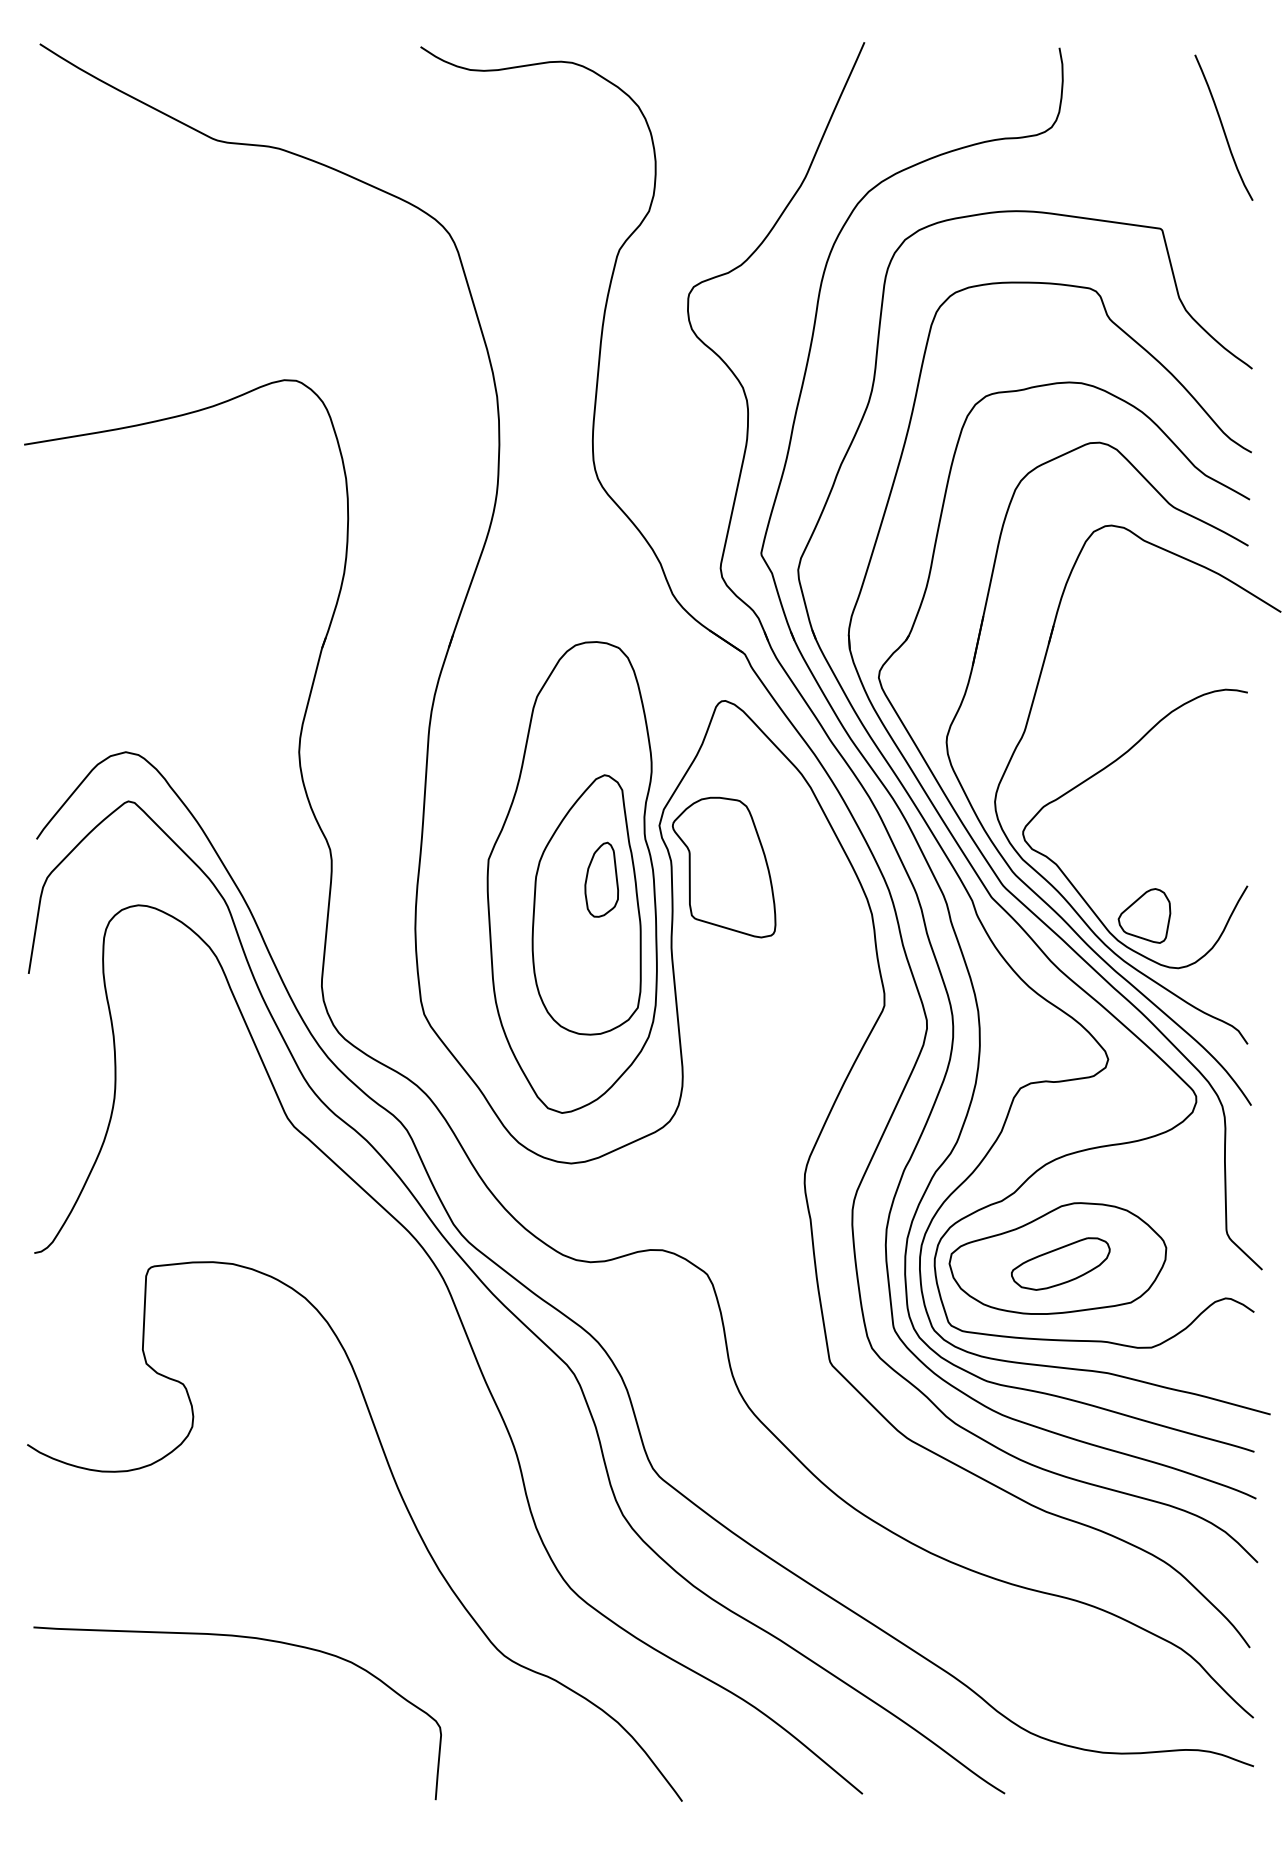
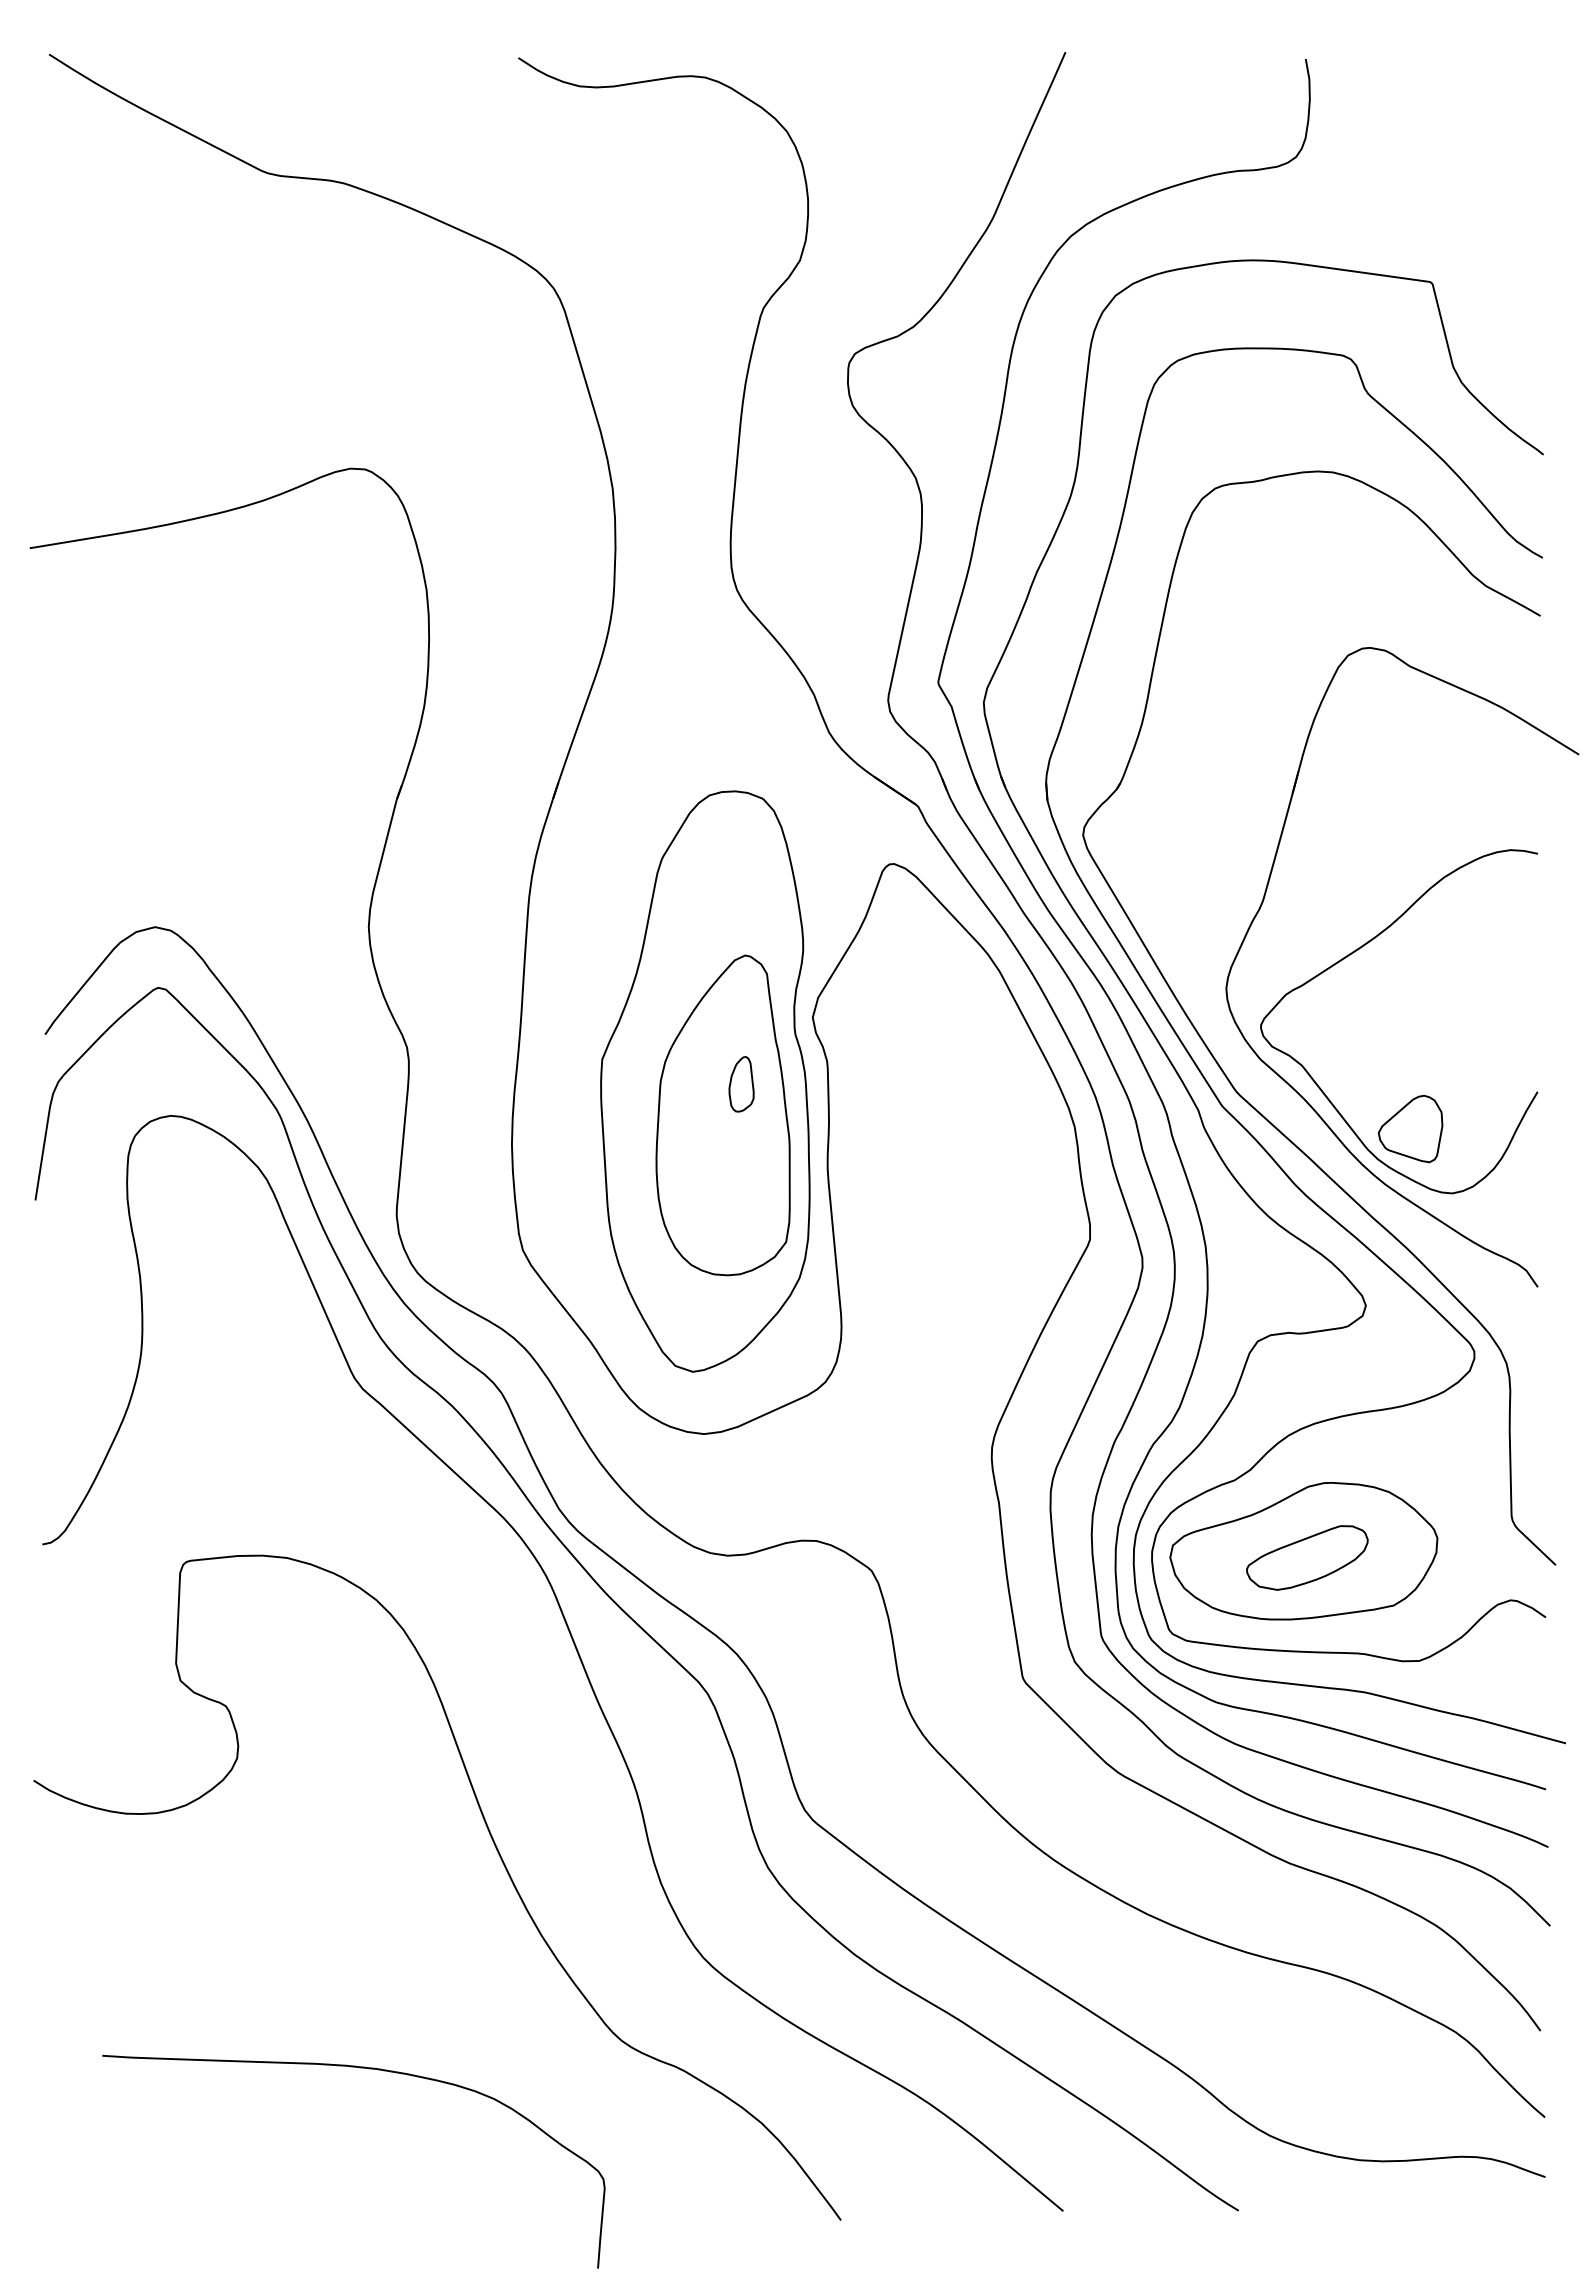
curve: (1223, 127) -> (1508, 157), removed
part: (993, 842) -> (1224, 1038), removed
part: (724, 867) -> (892, 1069), removed
part: (601, 879) -> (741, 1083), size x0.6
curve: (242, 1637) -> (359, 2068), moved

